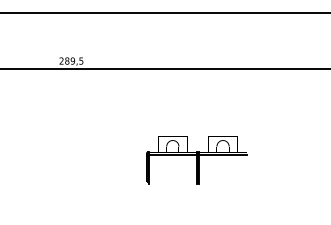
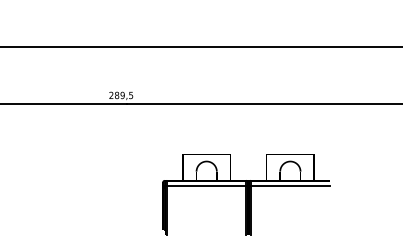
part: (196, 160) -> (246, 194), size x1.67

